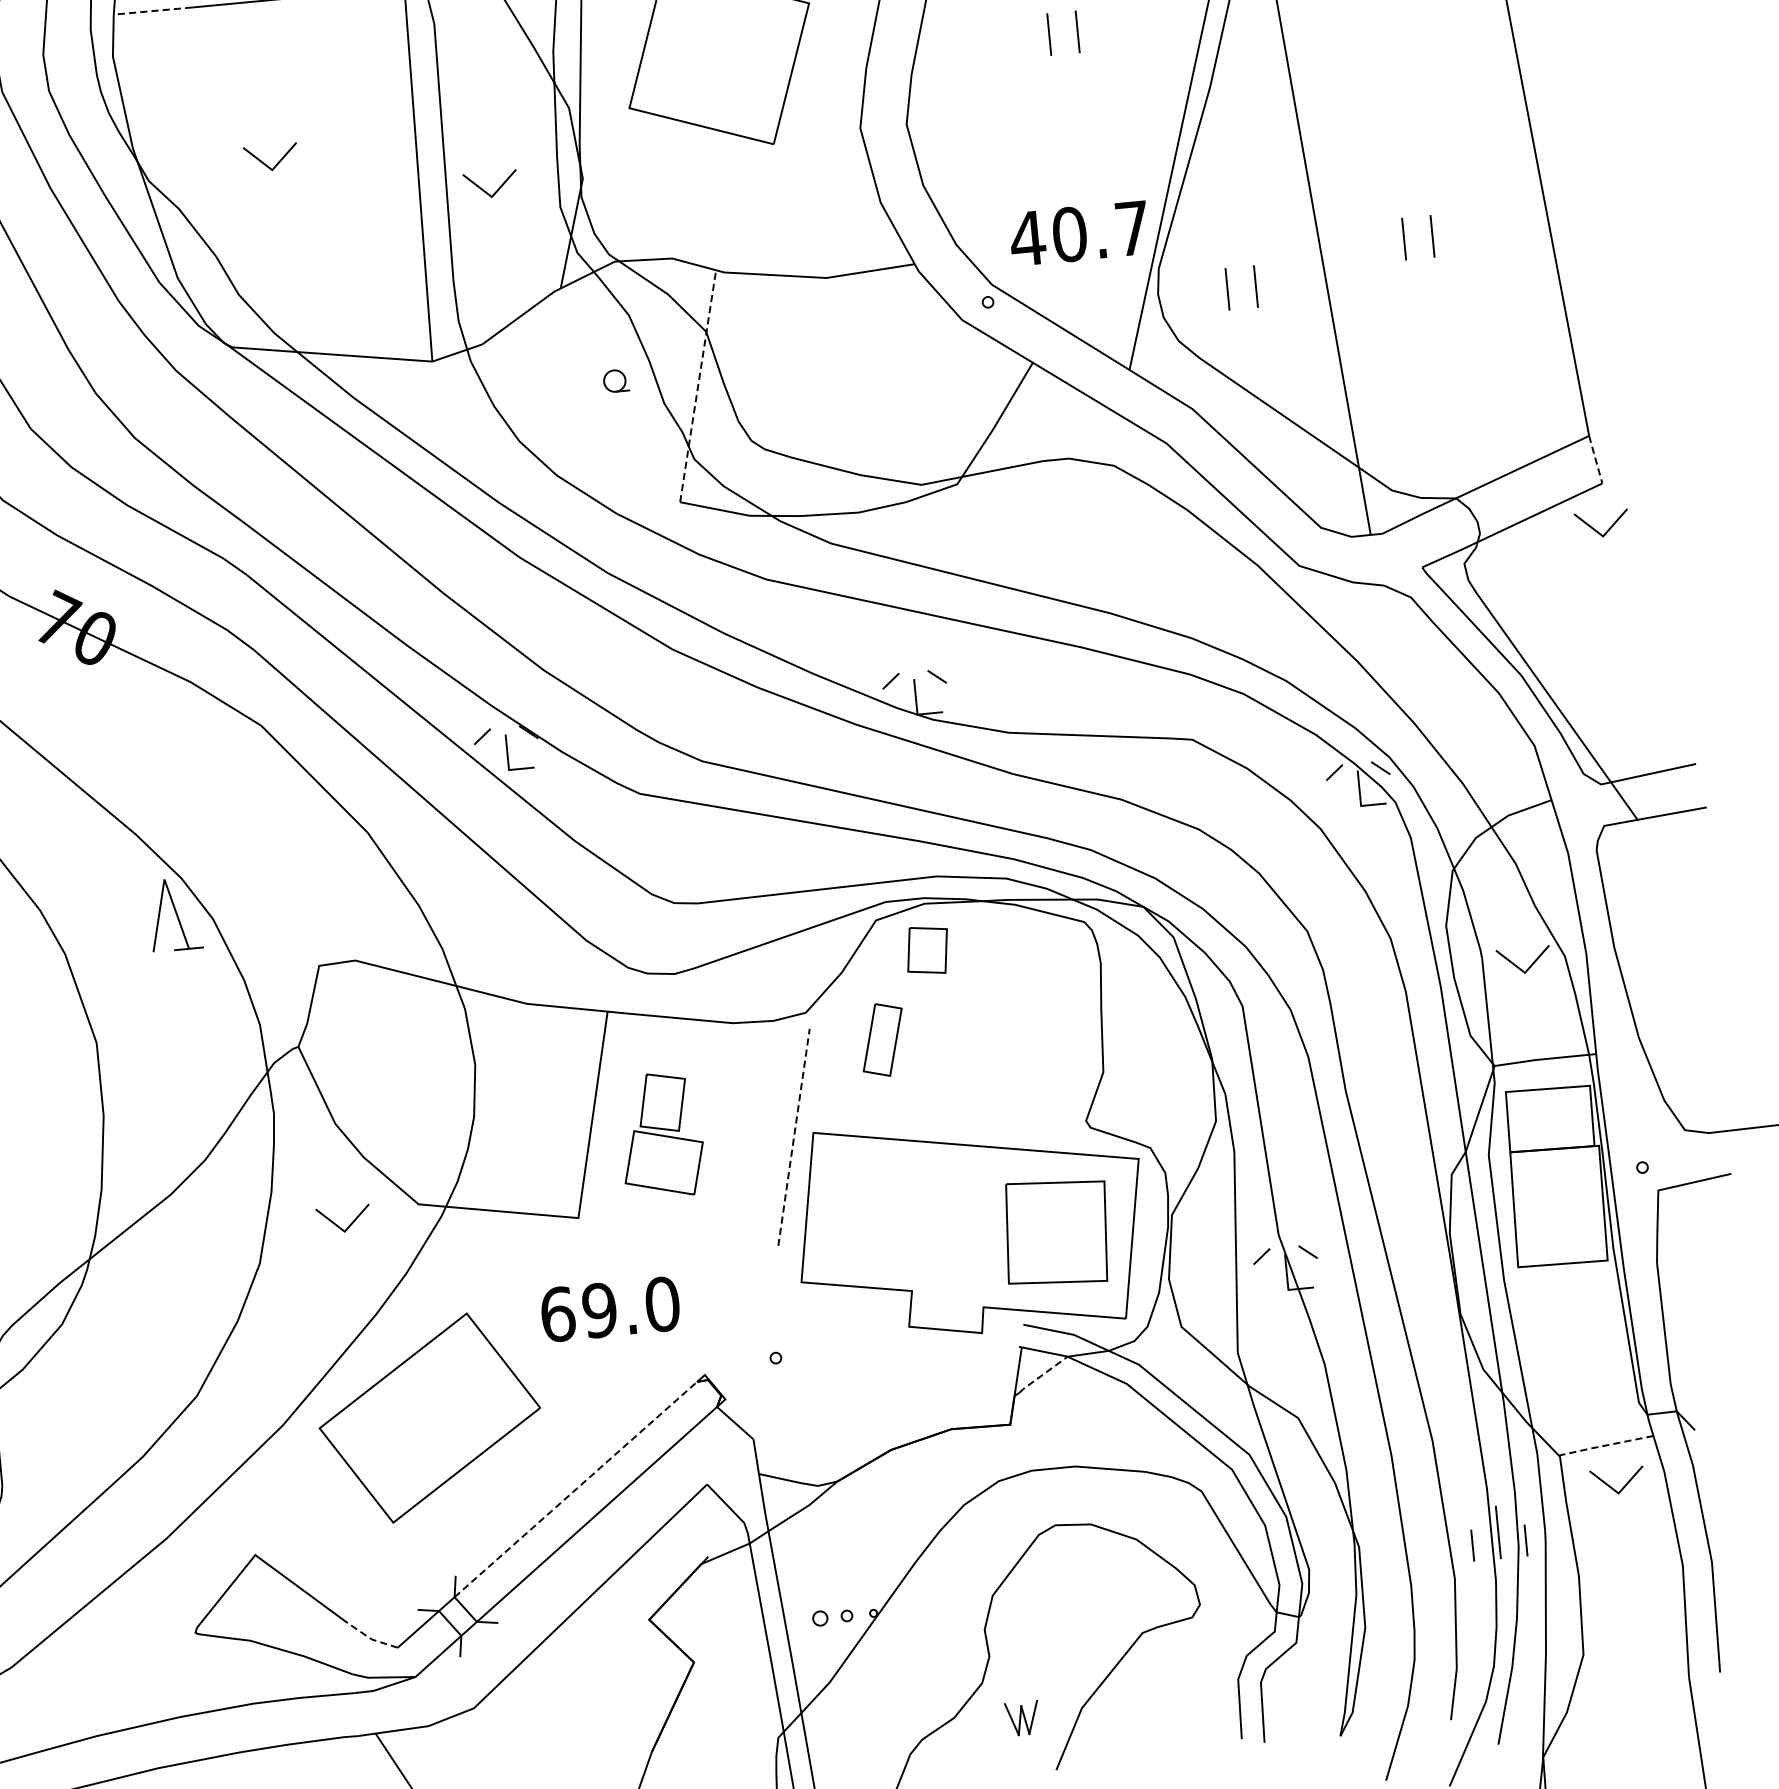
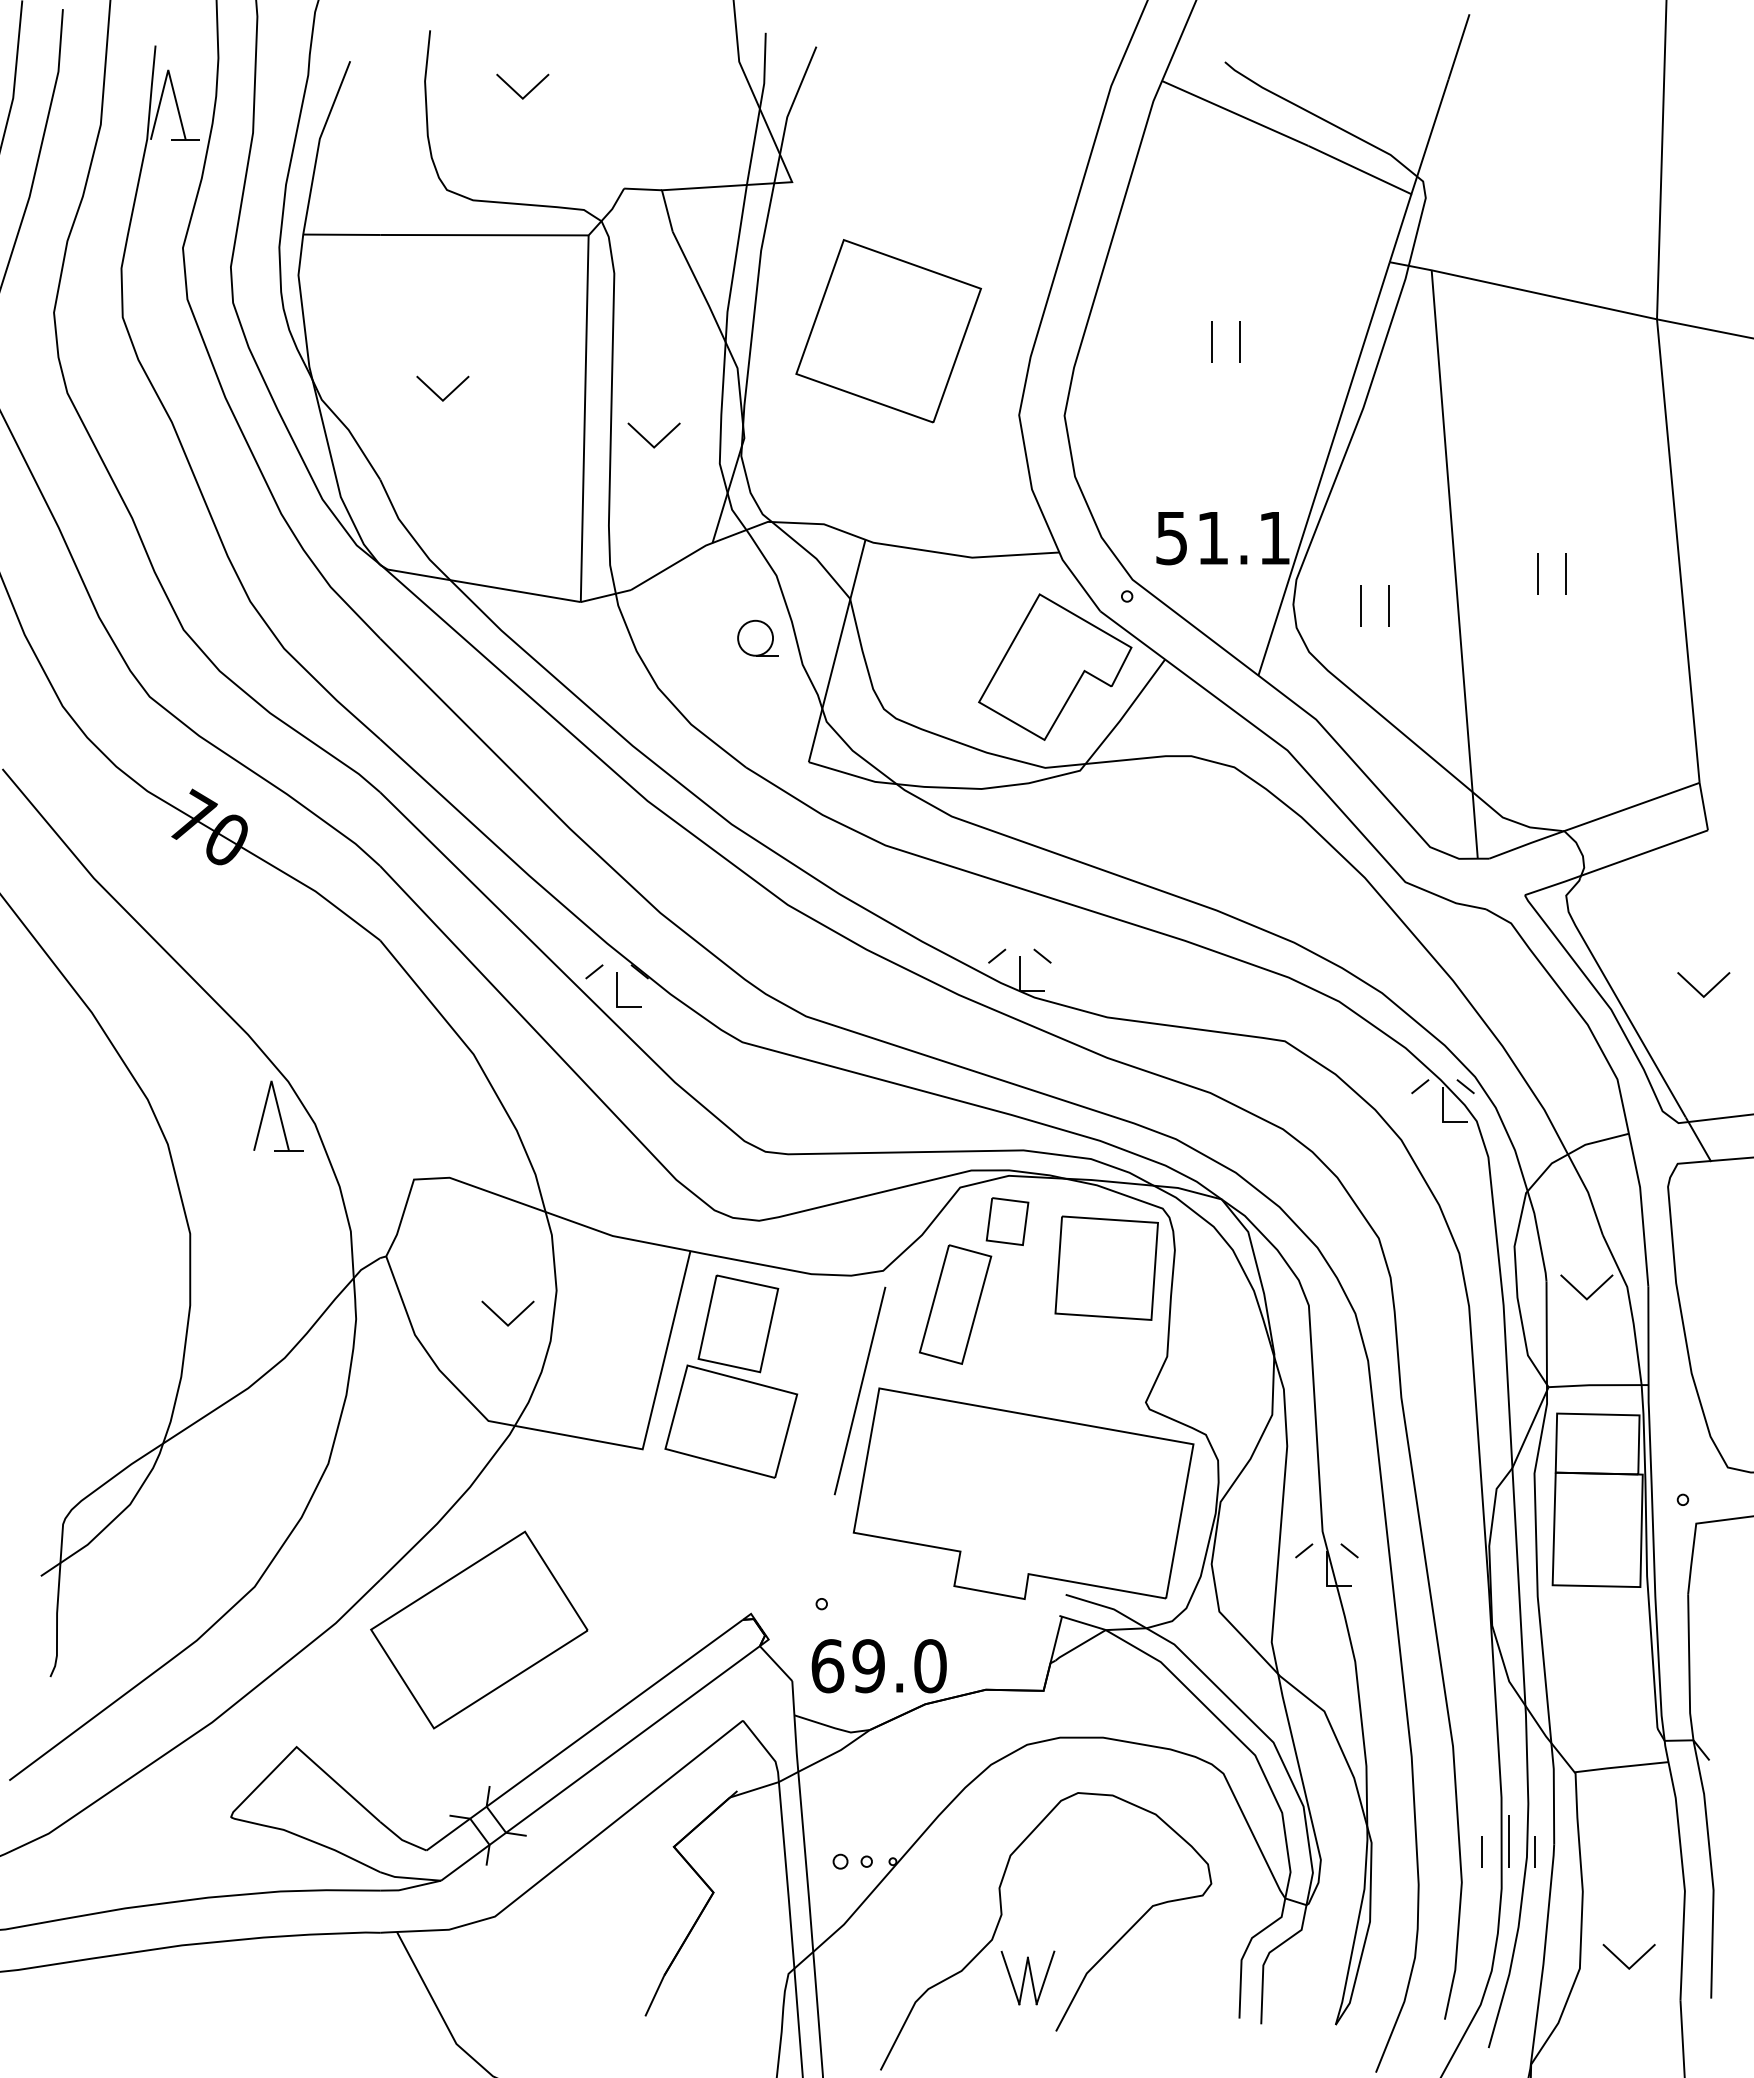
line: (152, 10) -> (341, 234), dashed -> solid
text: (1078, 234) -> (1221, 538), 40.7 -> 51.1
part: (615, 380) -> (757, 637), size x1.67
part: (921, 380) -> (1055, 666), added
line: (698, 385) -> (837, 650), dashed -> solid
line: (1595, 460) -> (1703, 807), dashed -> solid
part: (1595, 529) -> (1697, 989), moved
part: (882, 1039) -> (955, 1304), size x1.67
part: (661, 1135) -> (731, 1376), size x1.67
line: (794, 1136) -> (860, 1390), dashed -> solid
part: (337, 1225) -> (501, 1318), moved
part: (1056, 1231) -> (1106, 1267), moved
text: (609, 1309) -> (878, 1666), moved
line: (1043, 1374) -> (1080, 1645), dashed -> solid
line: (1605, 1445) -> (1620, 1766), dashed -> solid
part: (1611, 1486) -> (1622, 1961), moved
line: (575, 1489) -> (614, 1713), dashed -> solid
line: (371, 1638) -> (401, 1839), dashed -> solid
part: (1021, 1718) -> (1027, 1977), size x1.67

